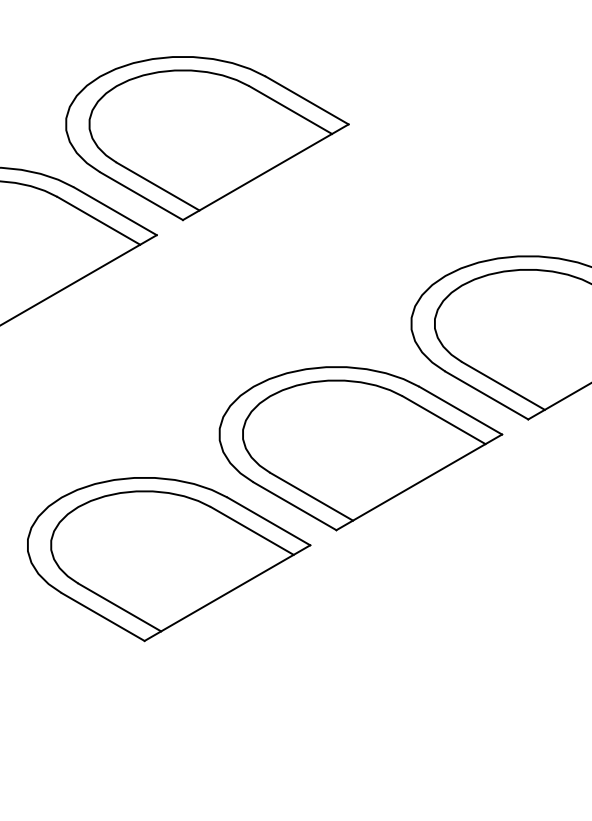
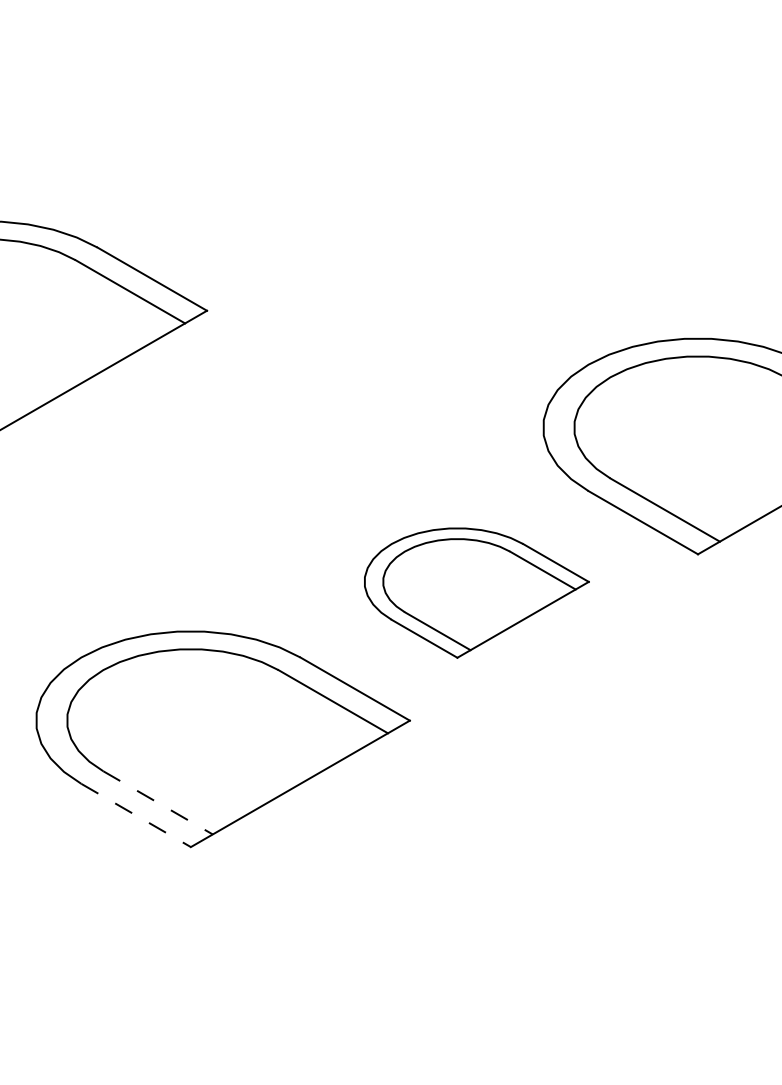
part: (207, 138) -> (274, 182), removed
part: (360, 448) -> (476, 592), size x0.6
line: (119, 607) -> (157, 802), solid -> dashed
line: (103, 617) -> (136, 816), solid -> dashed

